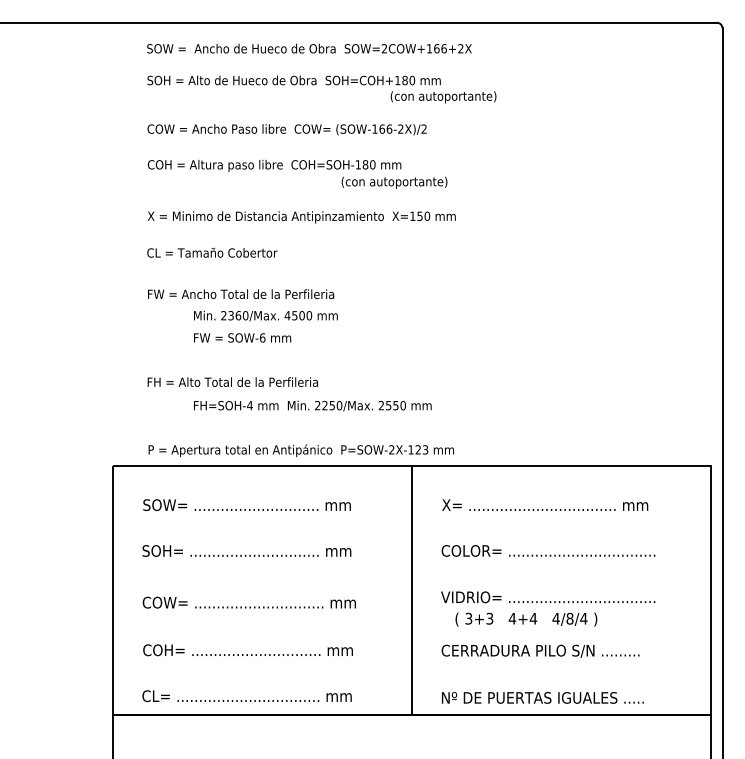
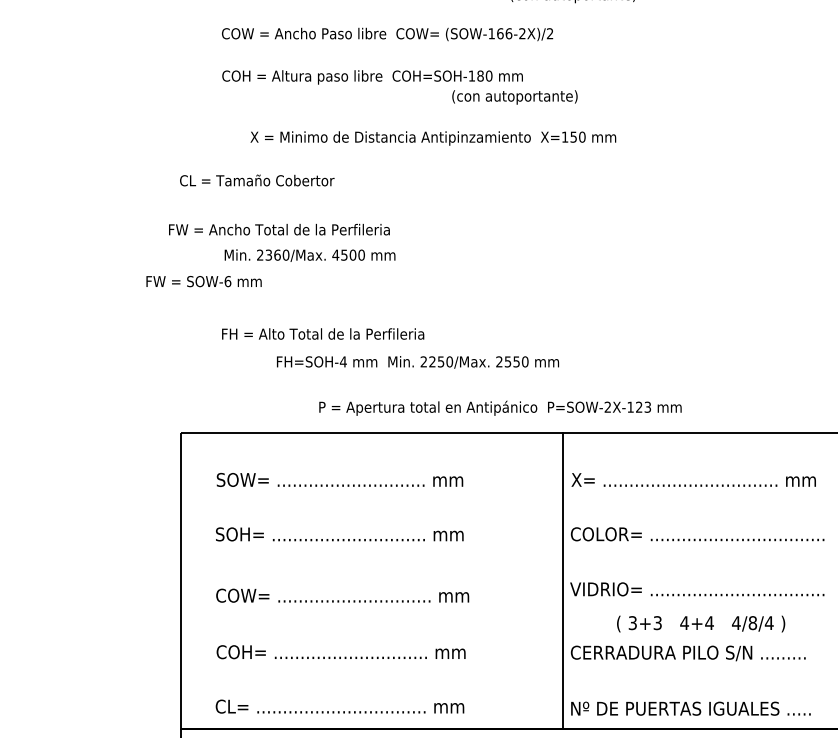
text: (301, 217) -> (433, 138), moved
text: (212, 252) -> (257, 180), moved
text: (241, 294) -> (279, 230), moved
text: (265, 315) -> (309, 254), moved
text: (242, 337) -> (203, 281), moved
text: (300, 450) -> (499, 408), moved
line: (411, 589) -> (562, 580), moved
text: (526, 619) -> (701, 623), moved

